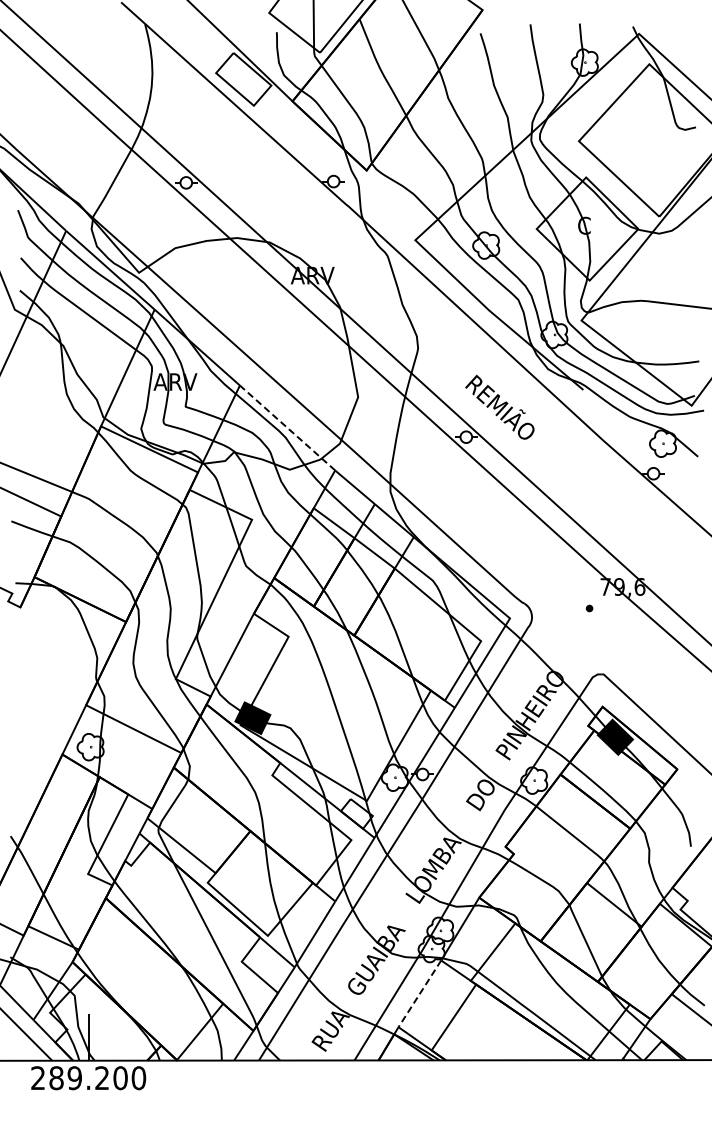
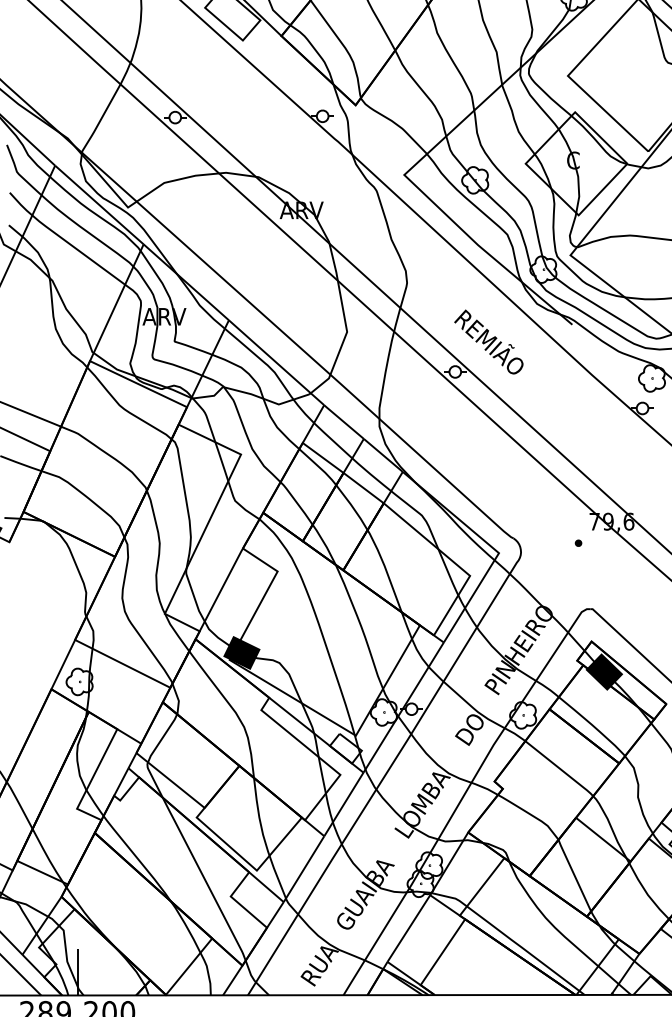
line: (287, 428) -> (276, 363), dashed -> solid
line: (419, 993) -> (408, 928), dashed -> solid

